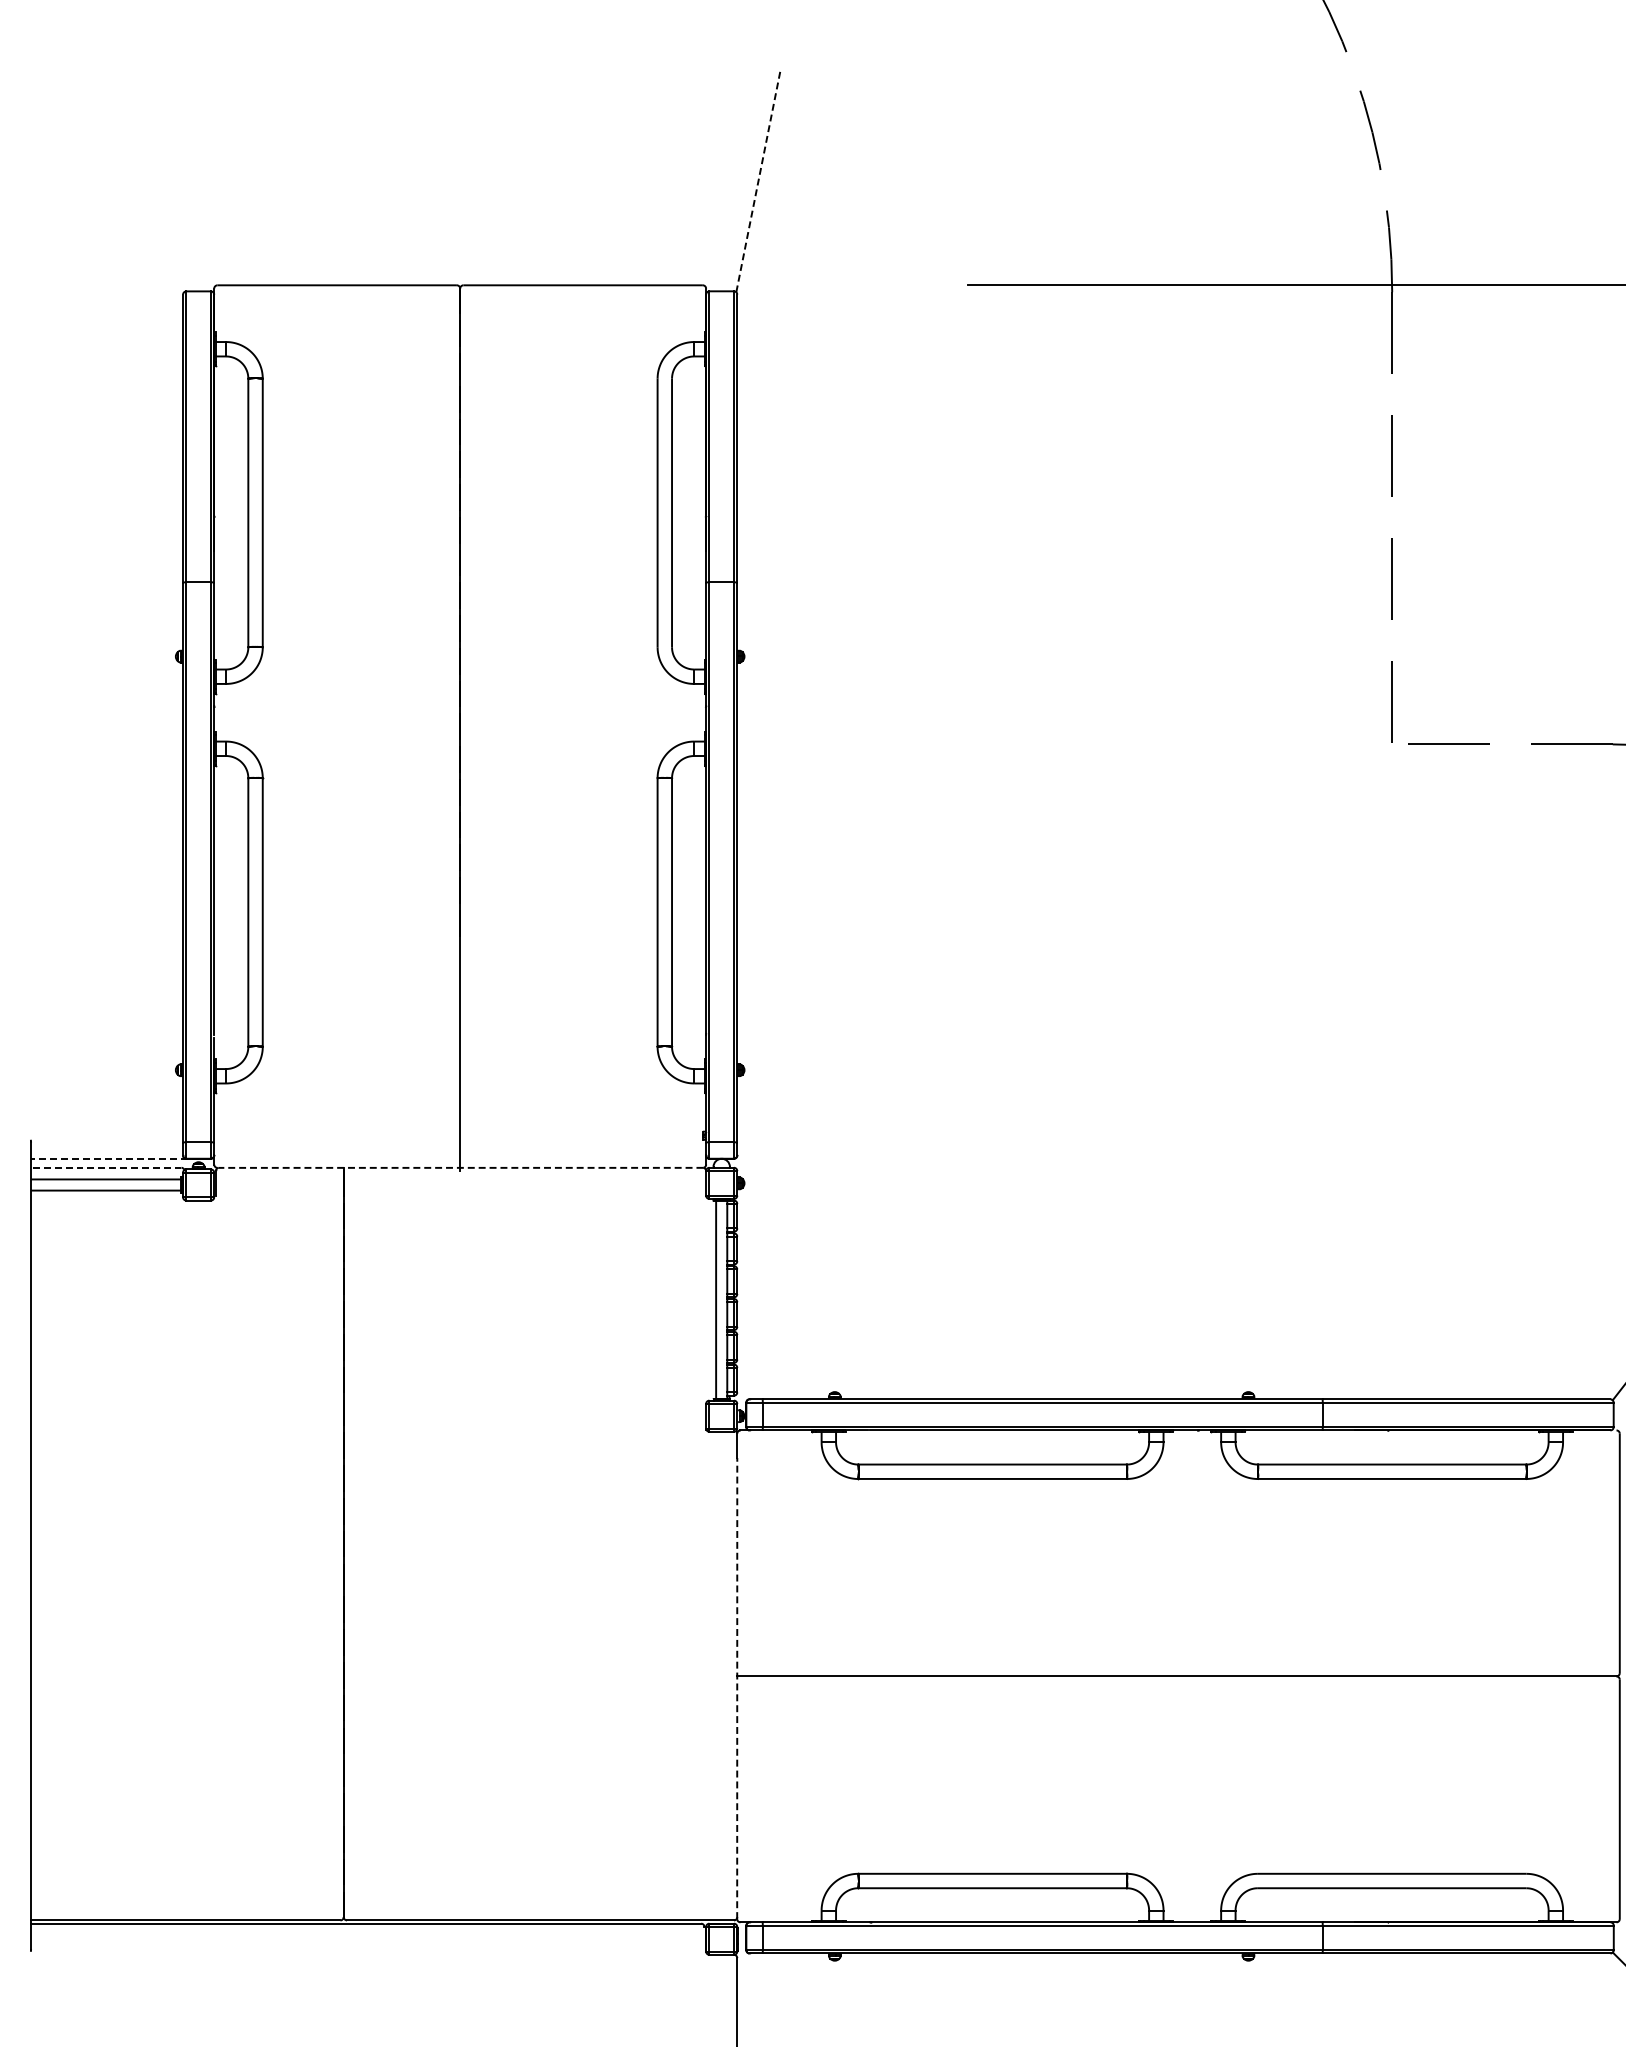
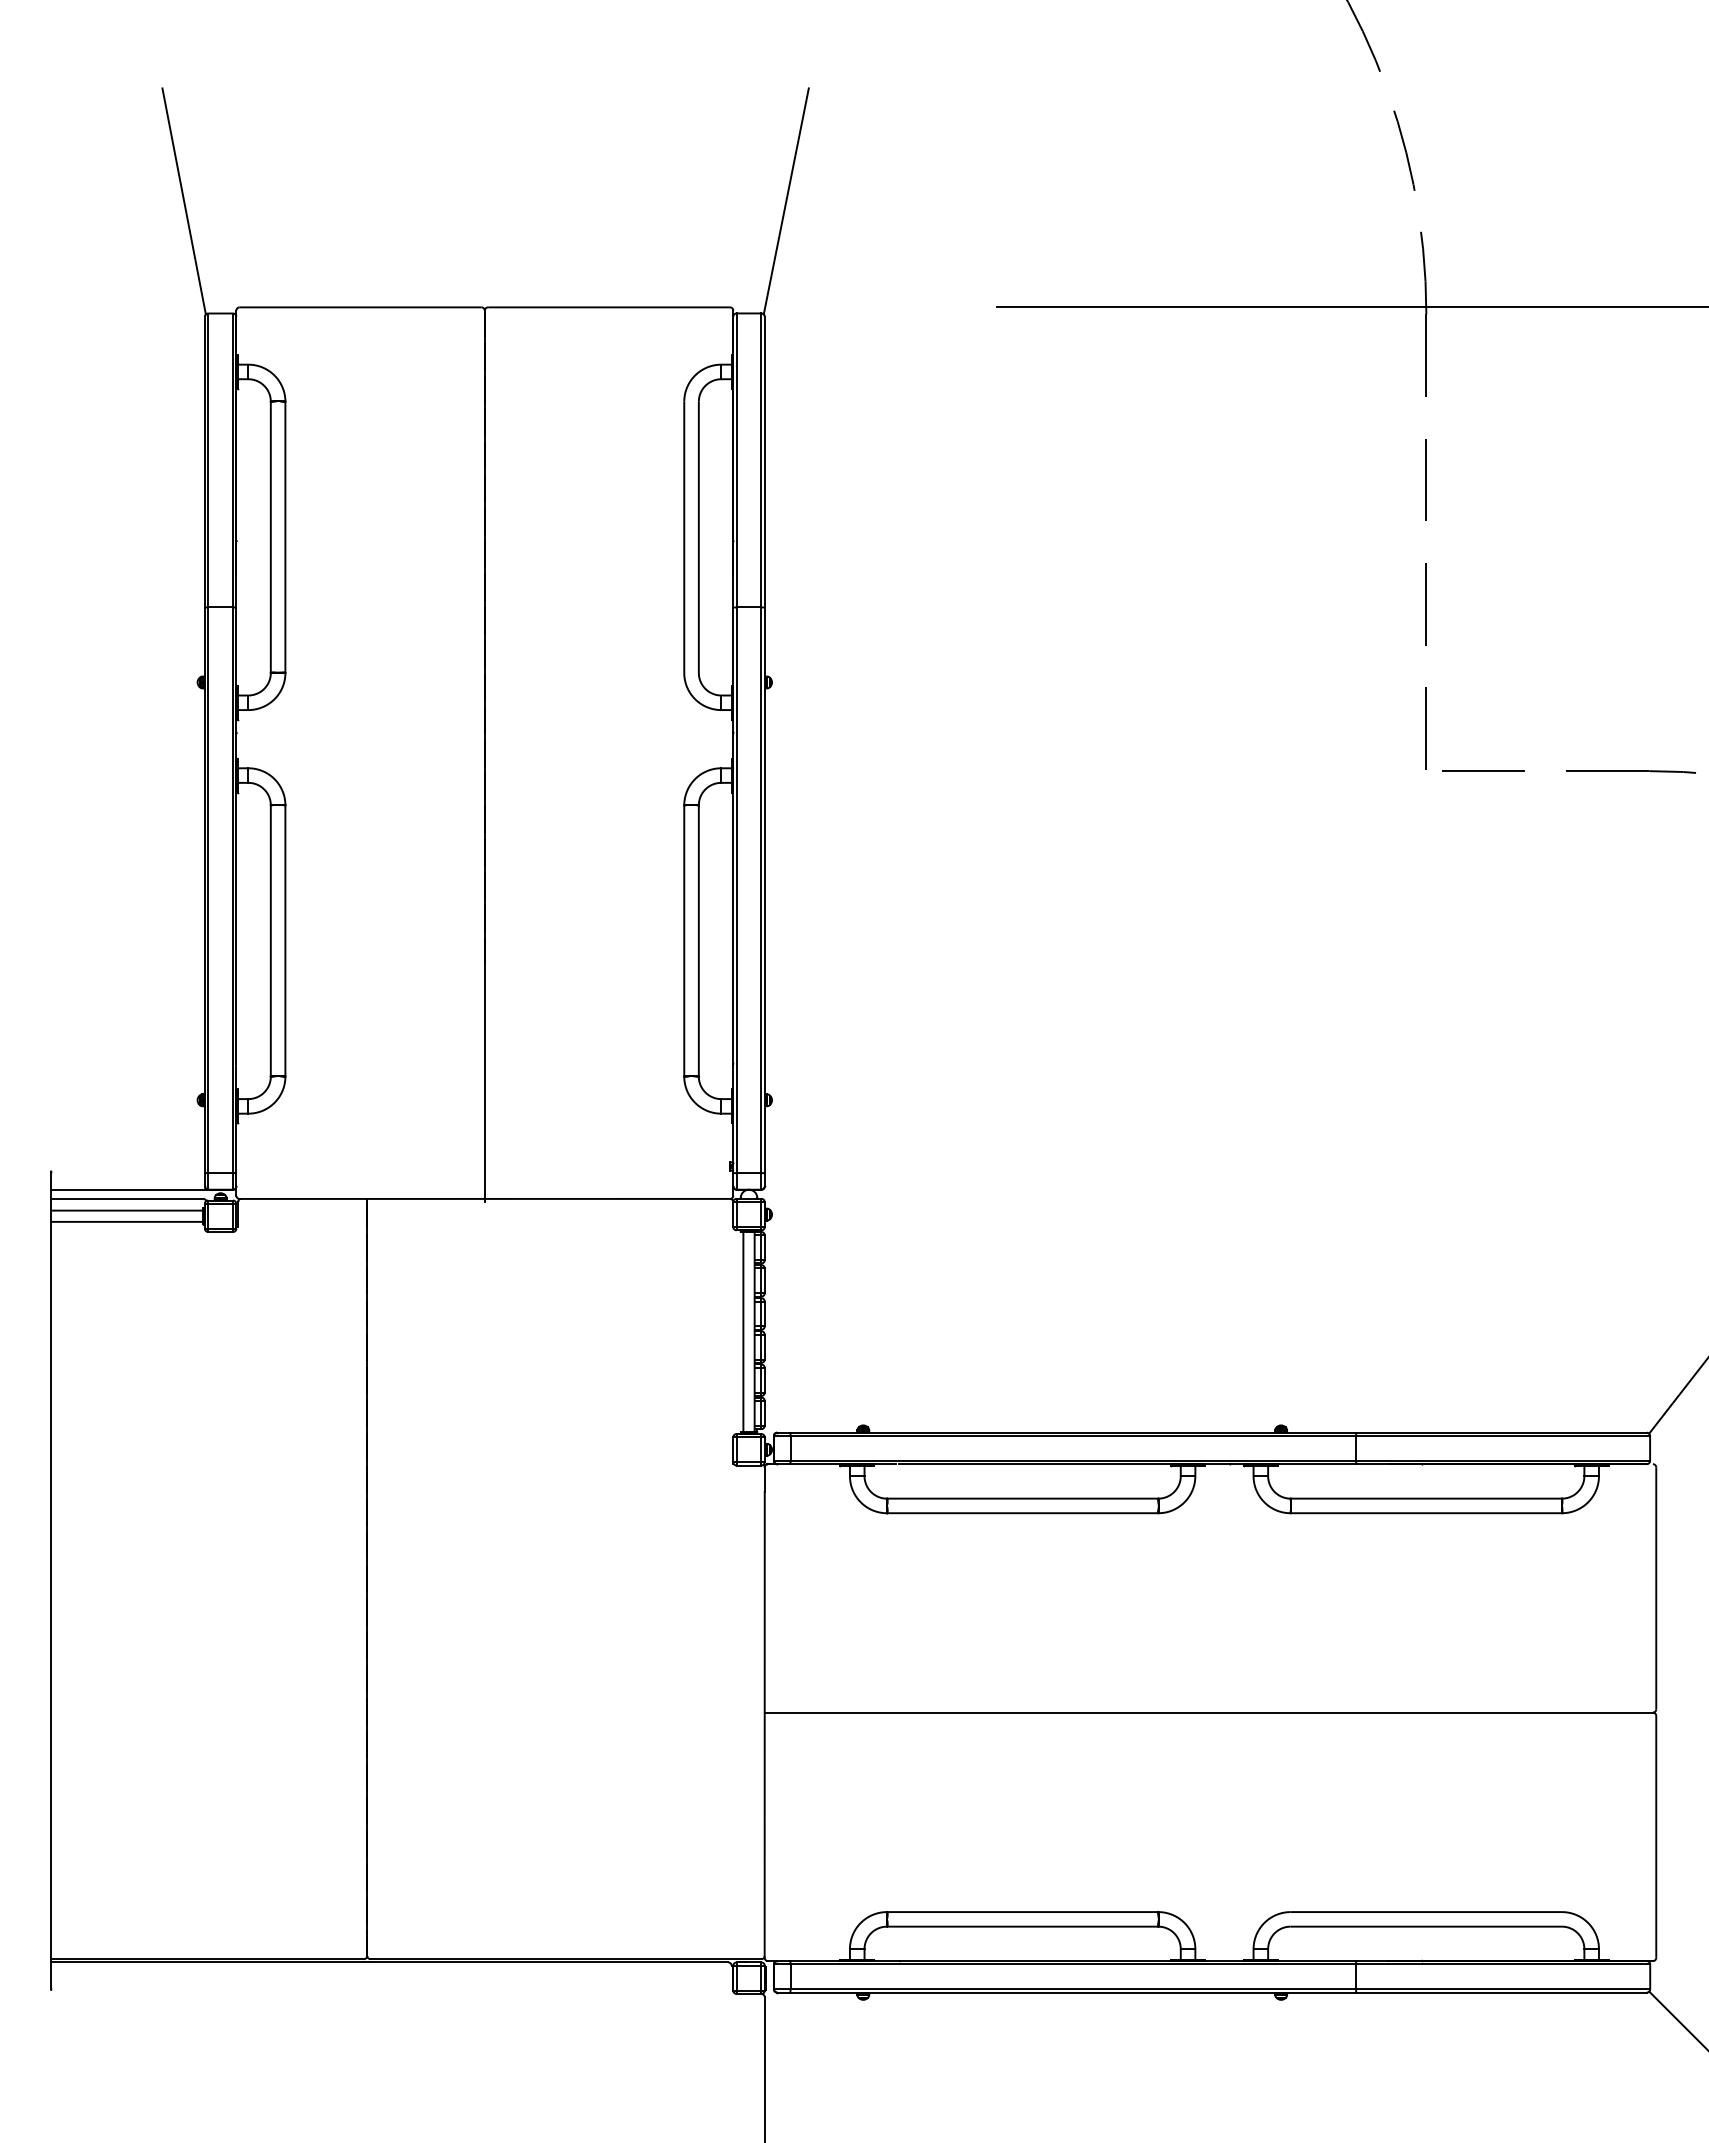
line: (758, 179) -> (786, 200), dashed -> solid
line: (161, 180) -> (183, 201), added
line: (114, 1158) -> (135, 1189), dashed -> solid
line: (106, 1167) -> (127, 1198), dashed -> solid
line: (460, 1167) -> (485, 1198), dashed -> solid
line: (737, 1688) -> (764, 1724), dashed -> solid

